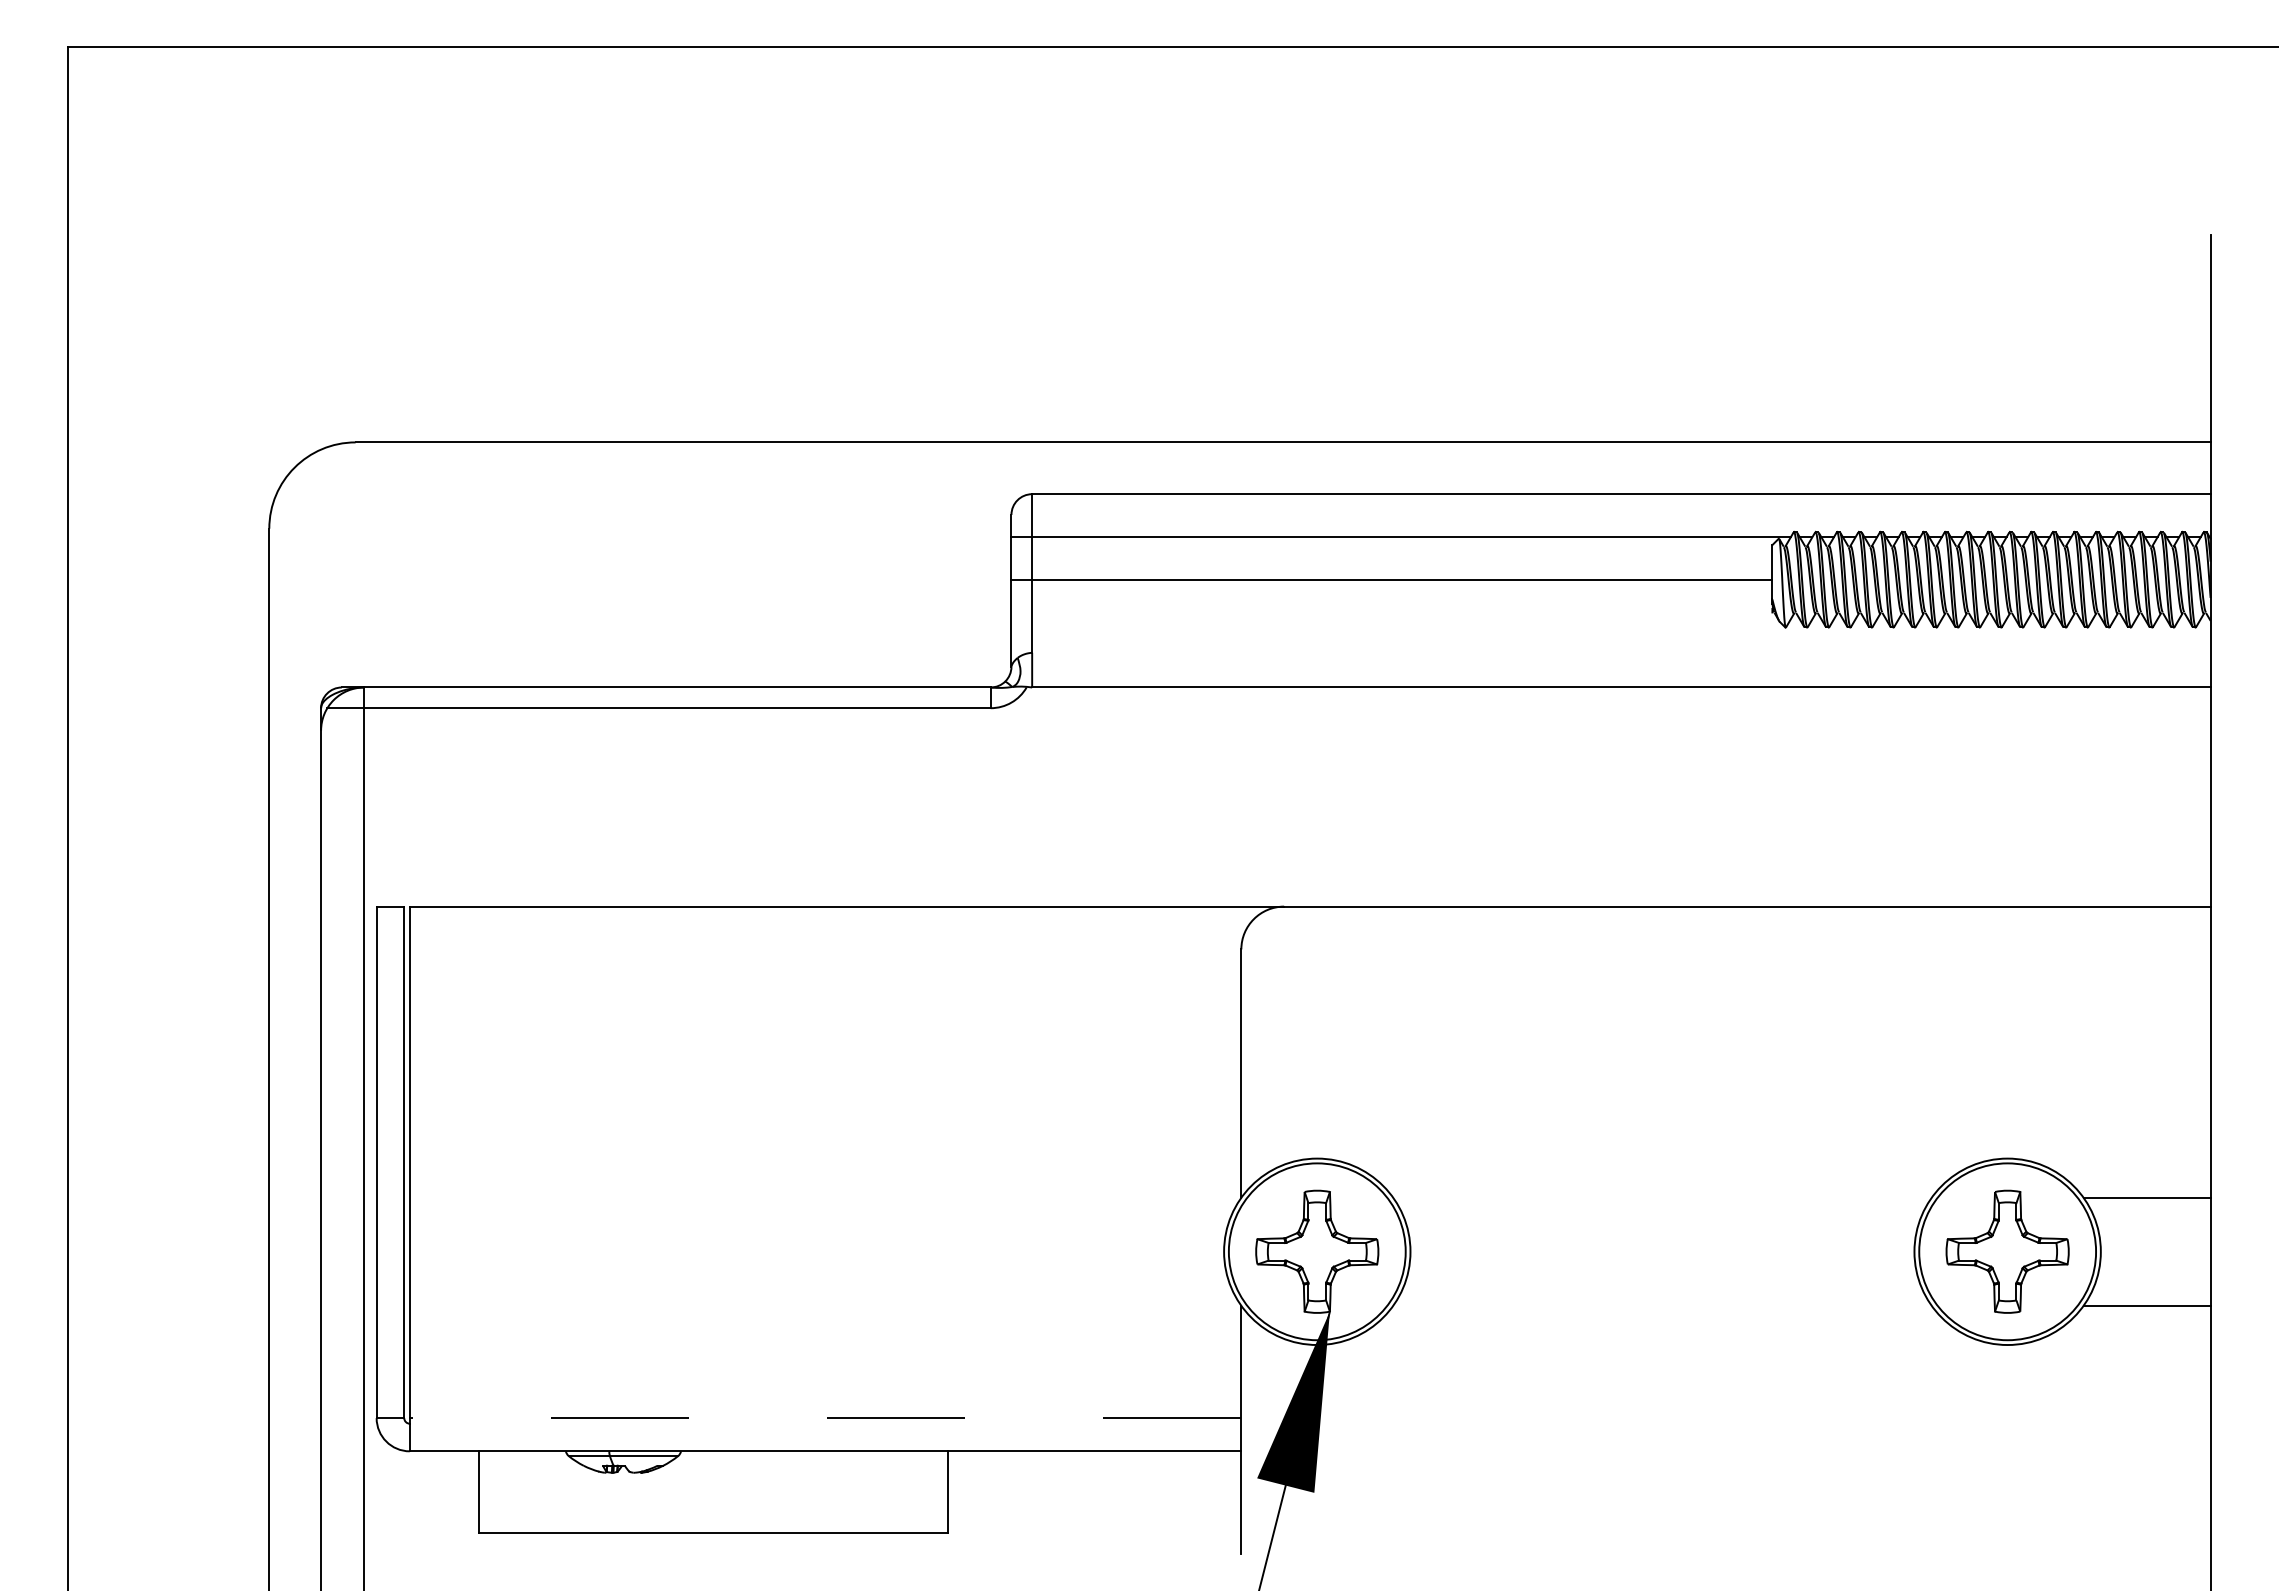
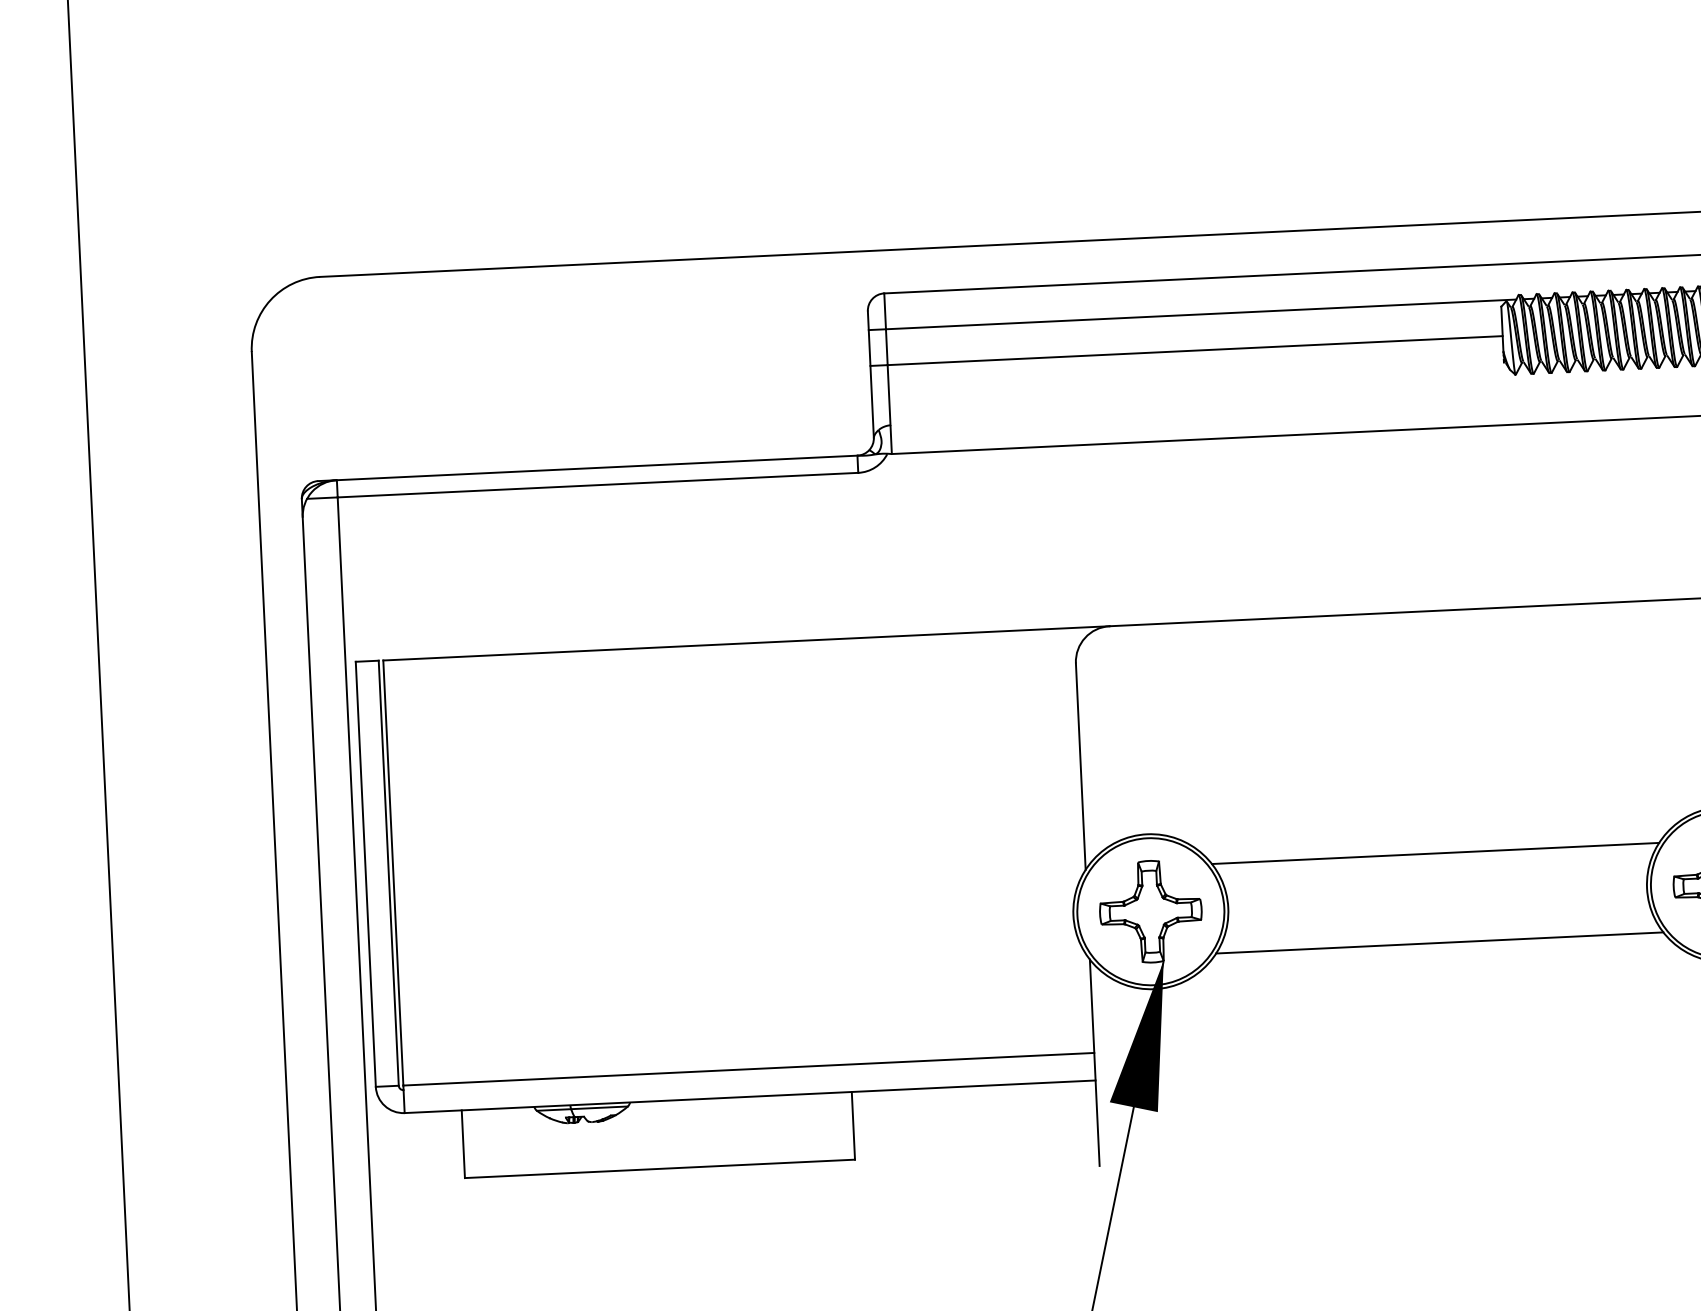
line: (1662, 1197) -> (1435, 853), added
line: (1662, 1305) -> (1439, 942), added
line: (825, 1418) -> (748, 1069), dashed -> solid

